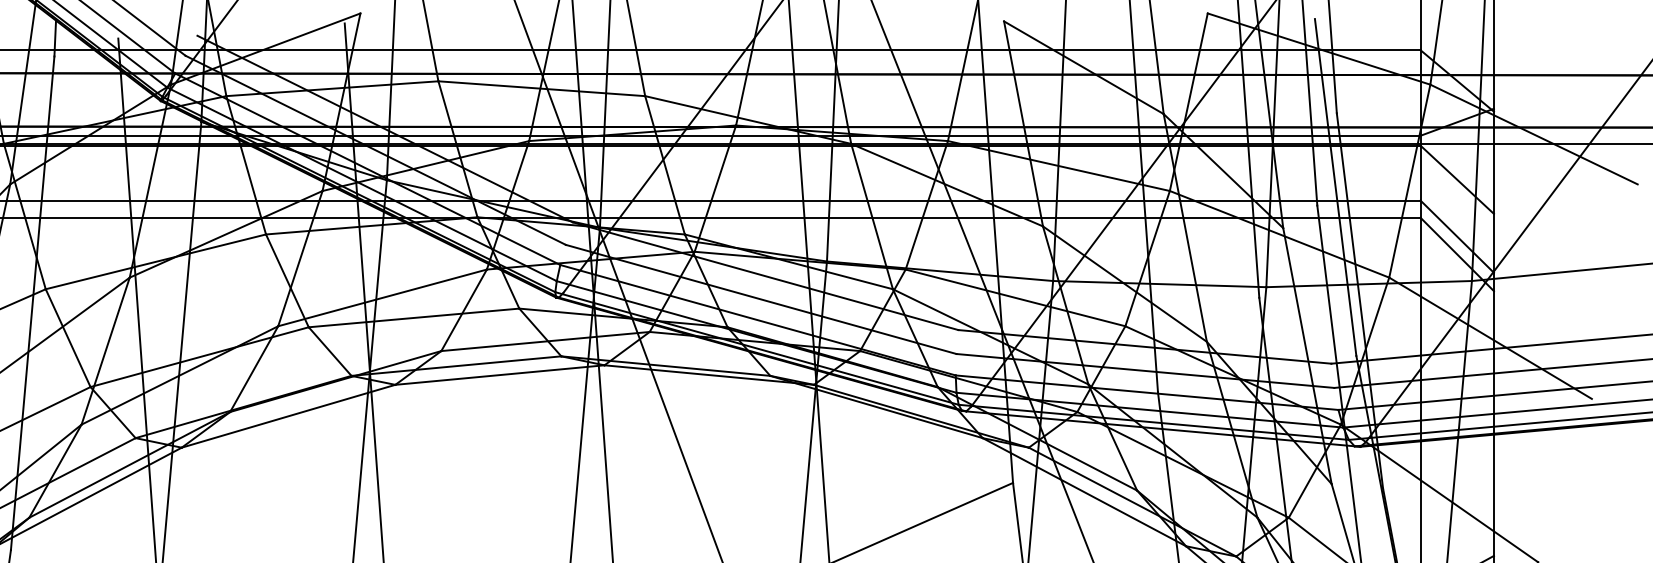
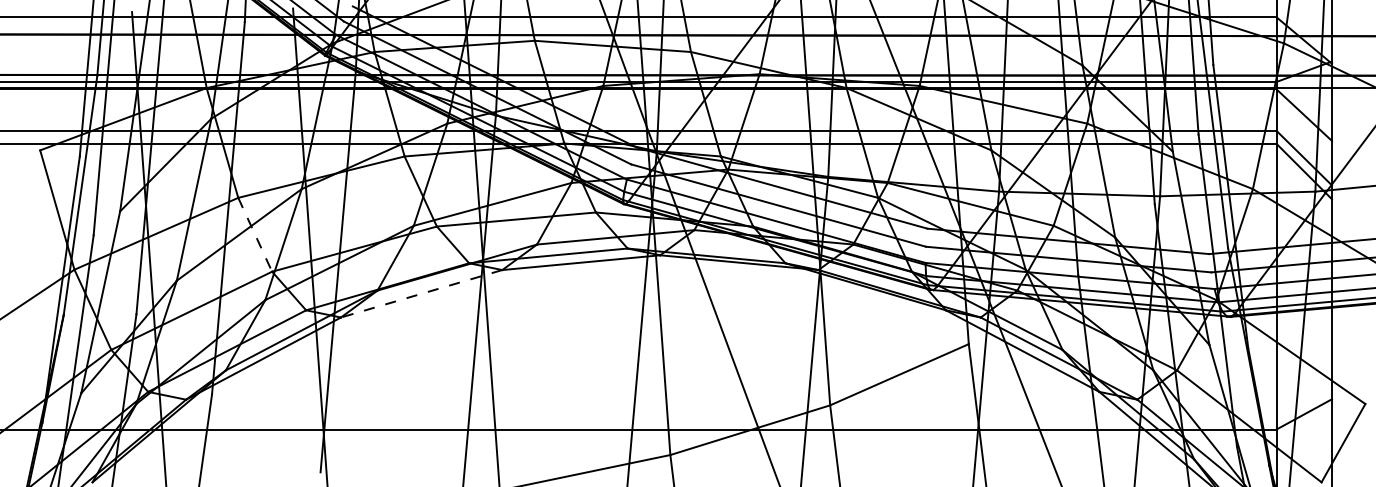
line: (68, 337) -> (255, 234), solid -> dashed
line: (288, 415) -> (421, 293), solid -> dashed

